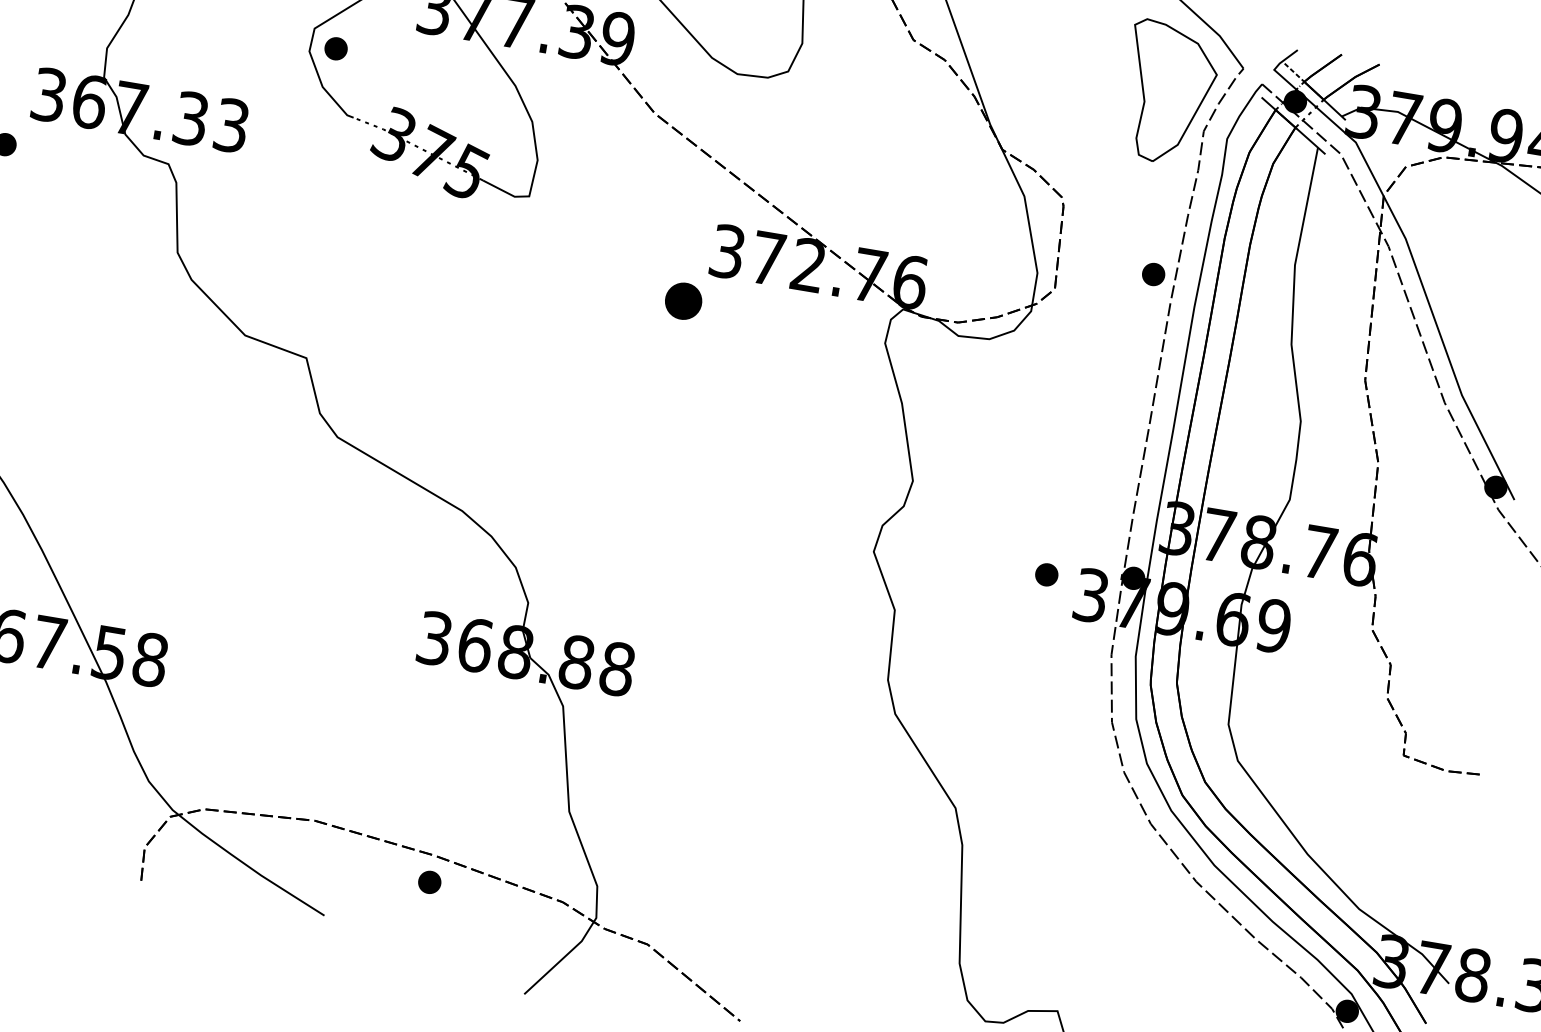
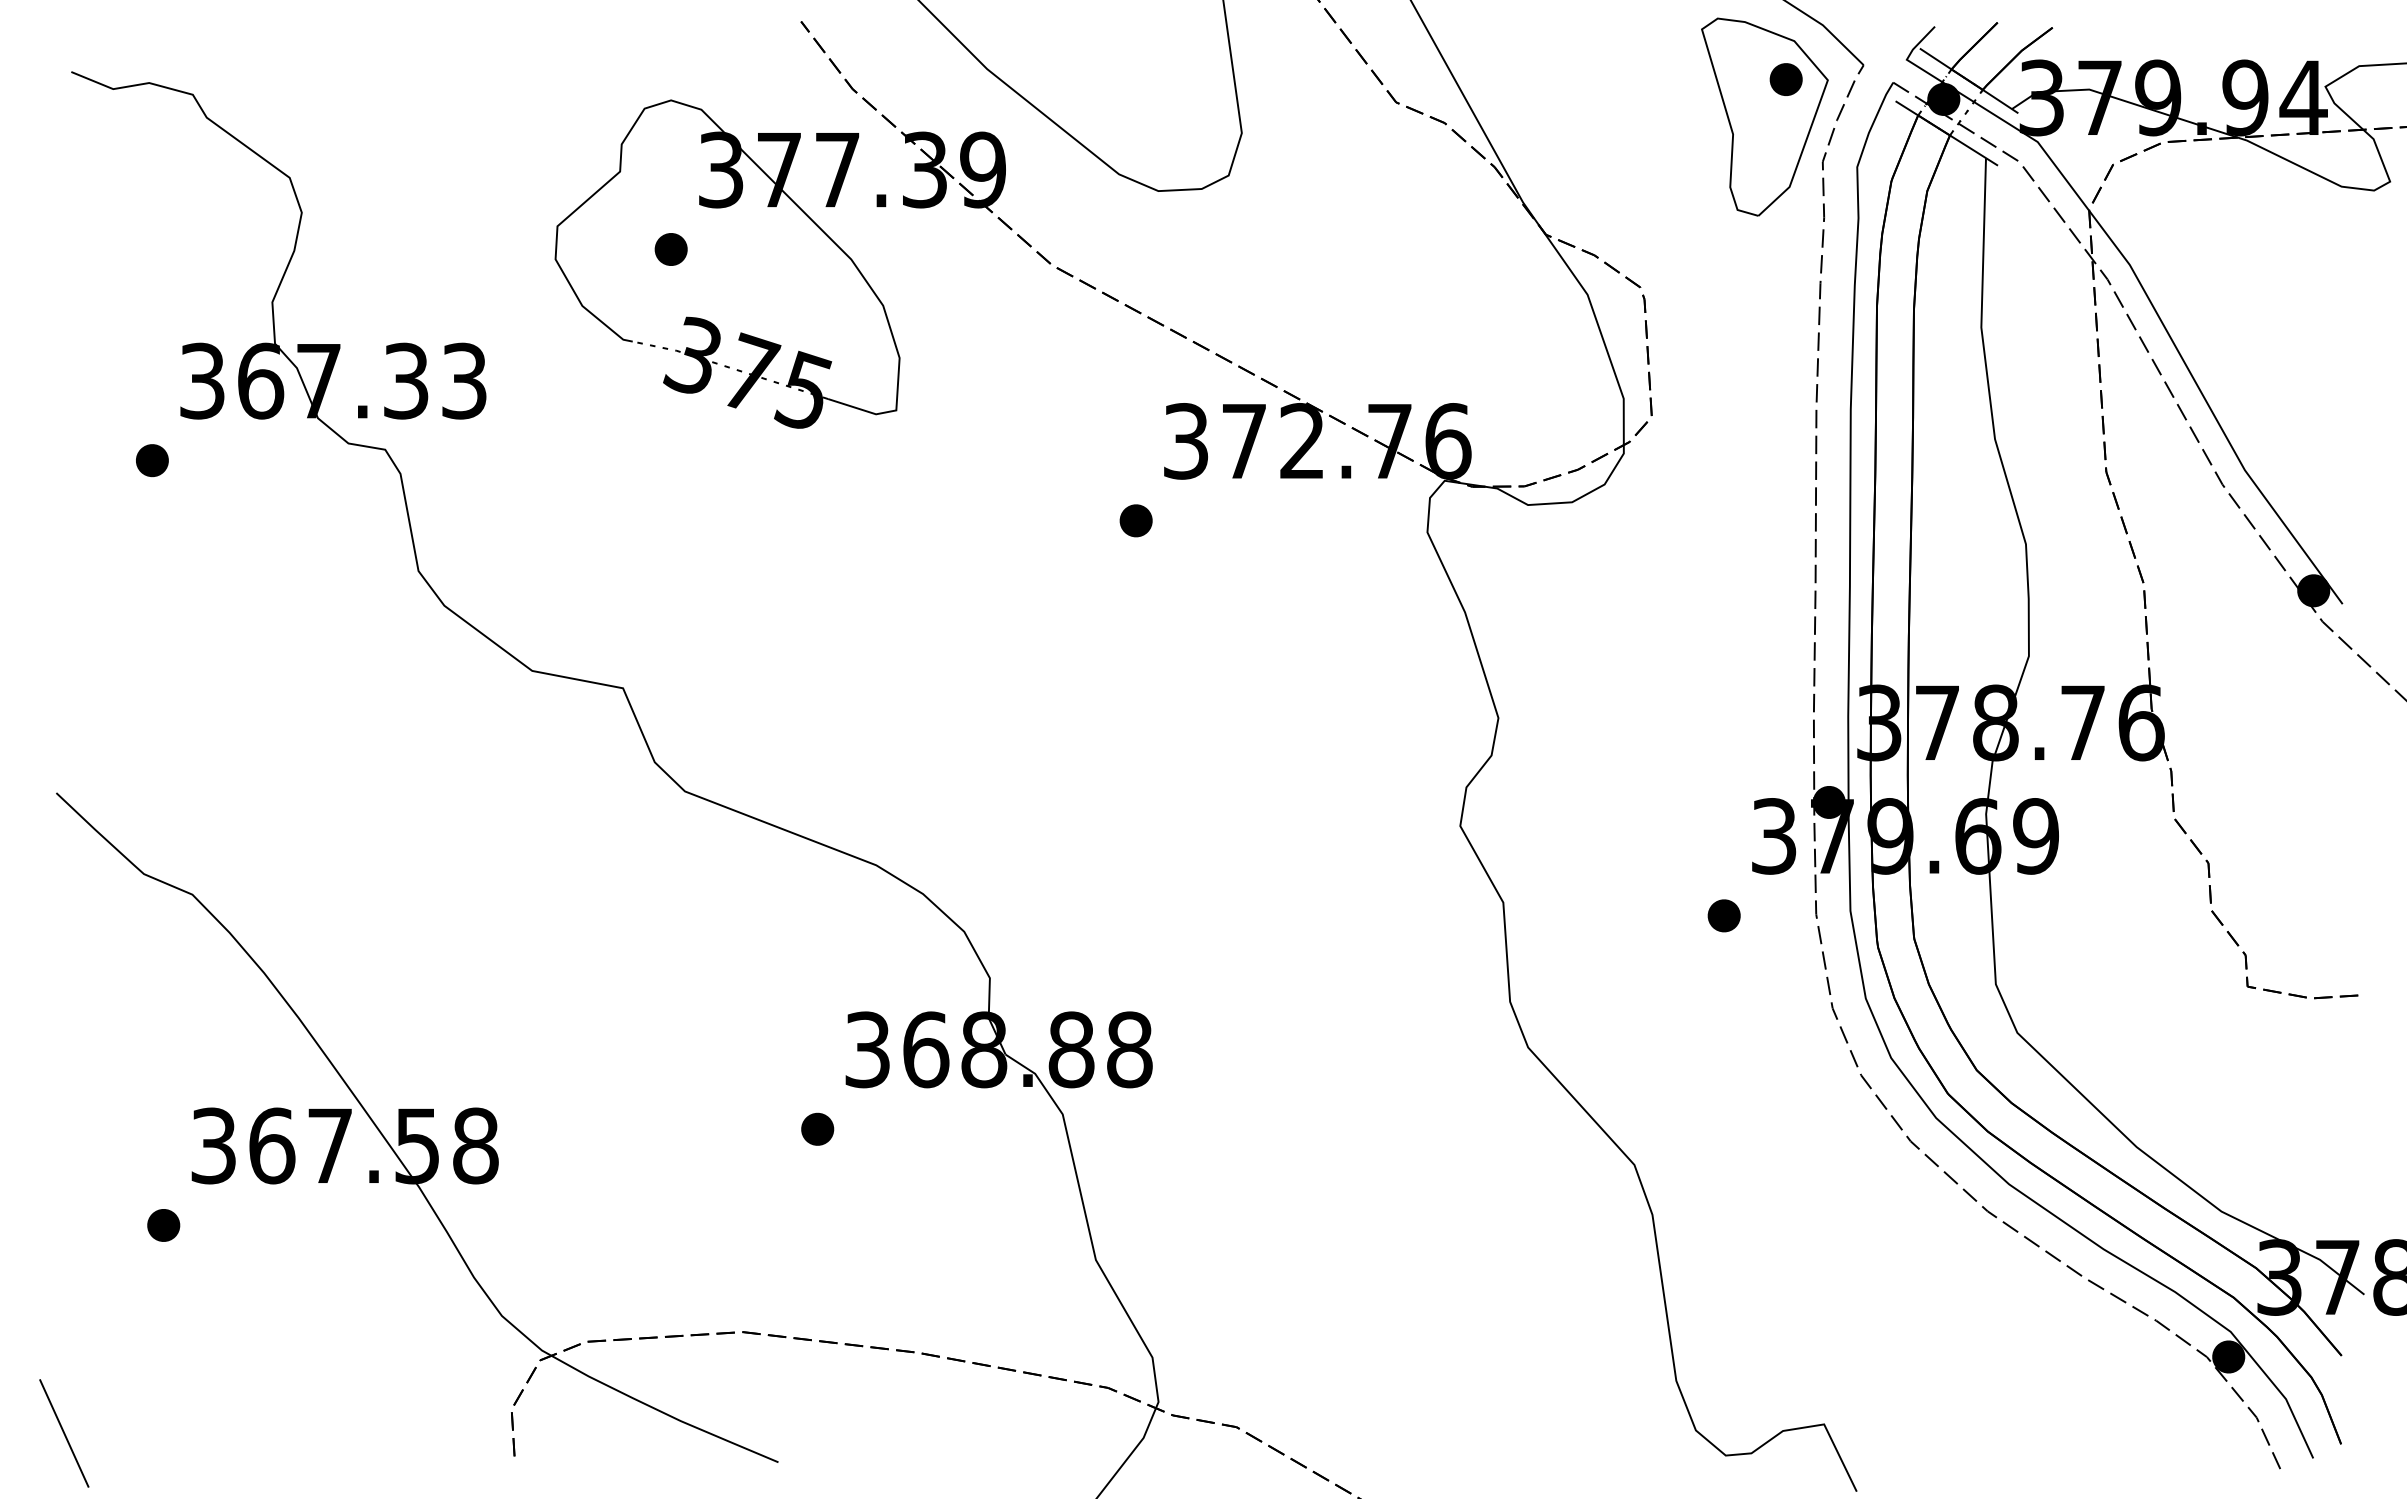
part: (335, 48) -> (670, 249), moved
line: (1294, 73) -> (1935, 59), dashed -> solid
part: (1153, 274) -> (1785, 79), moved
part: (683, 301) -> (1135, 520), size x0.62
part: (1046, 574) -> (1723, 915), moved
part: (429, 881) -> (817, 1128), moved

